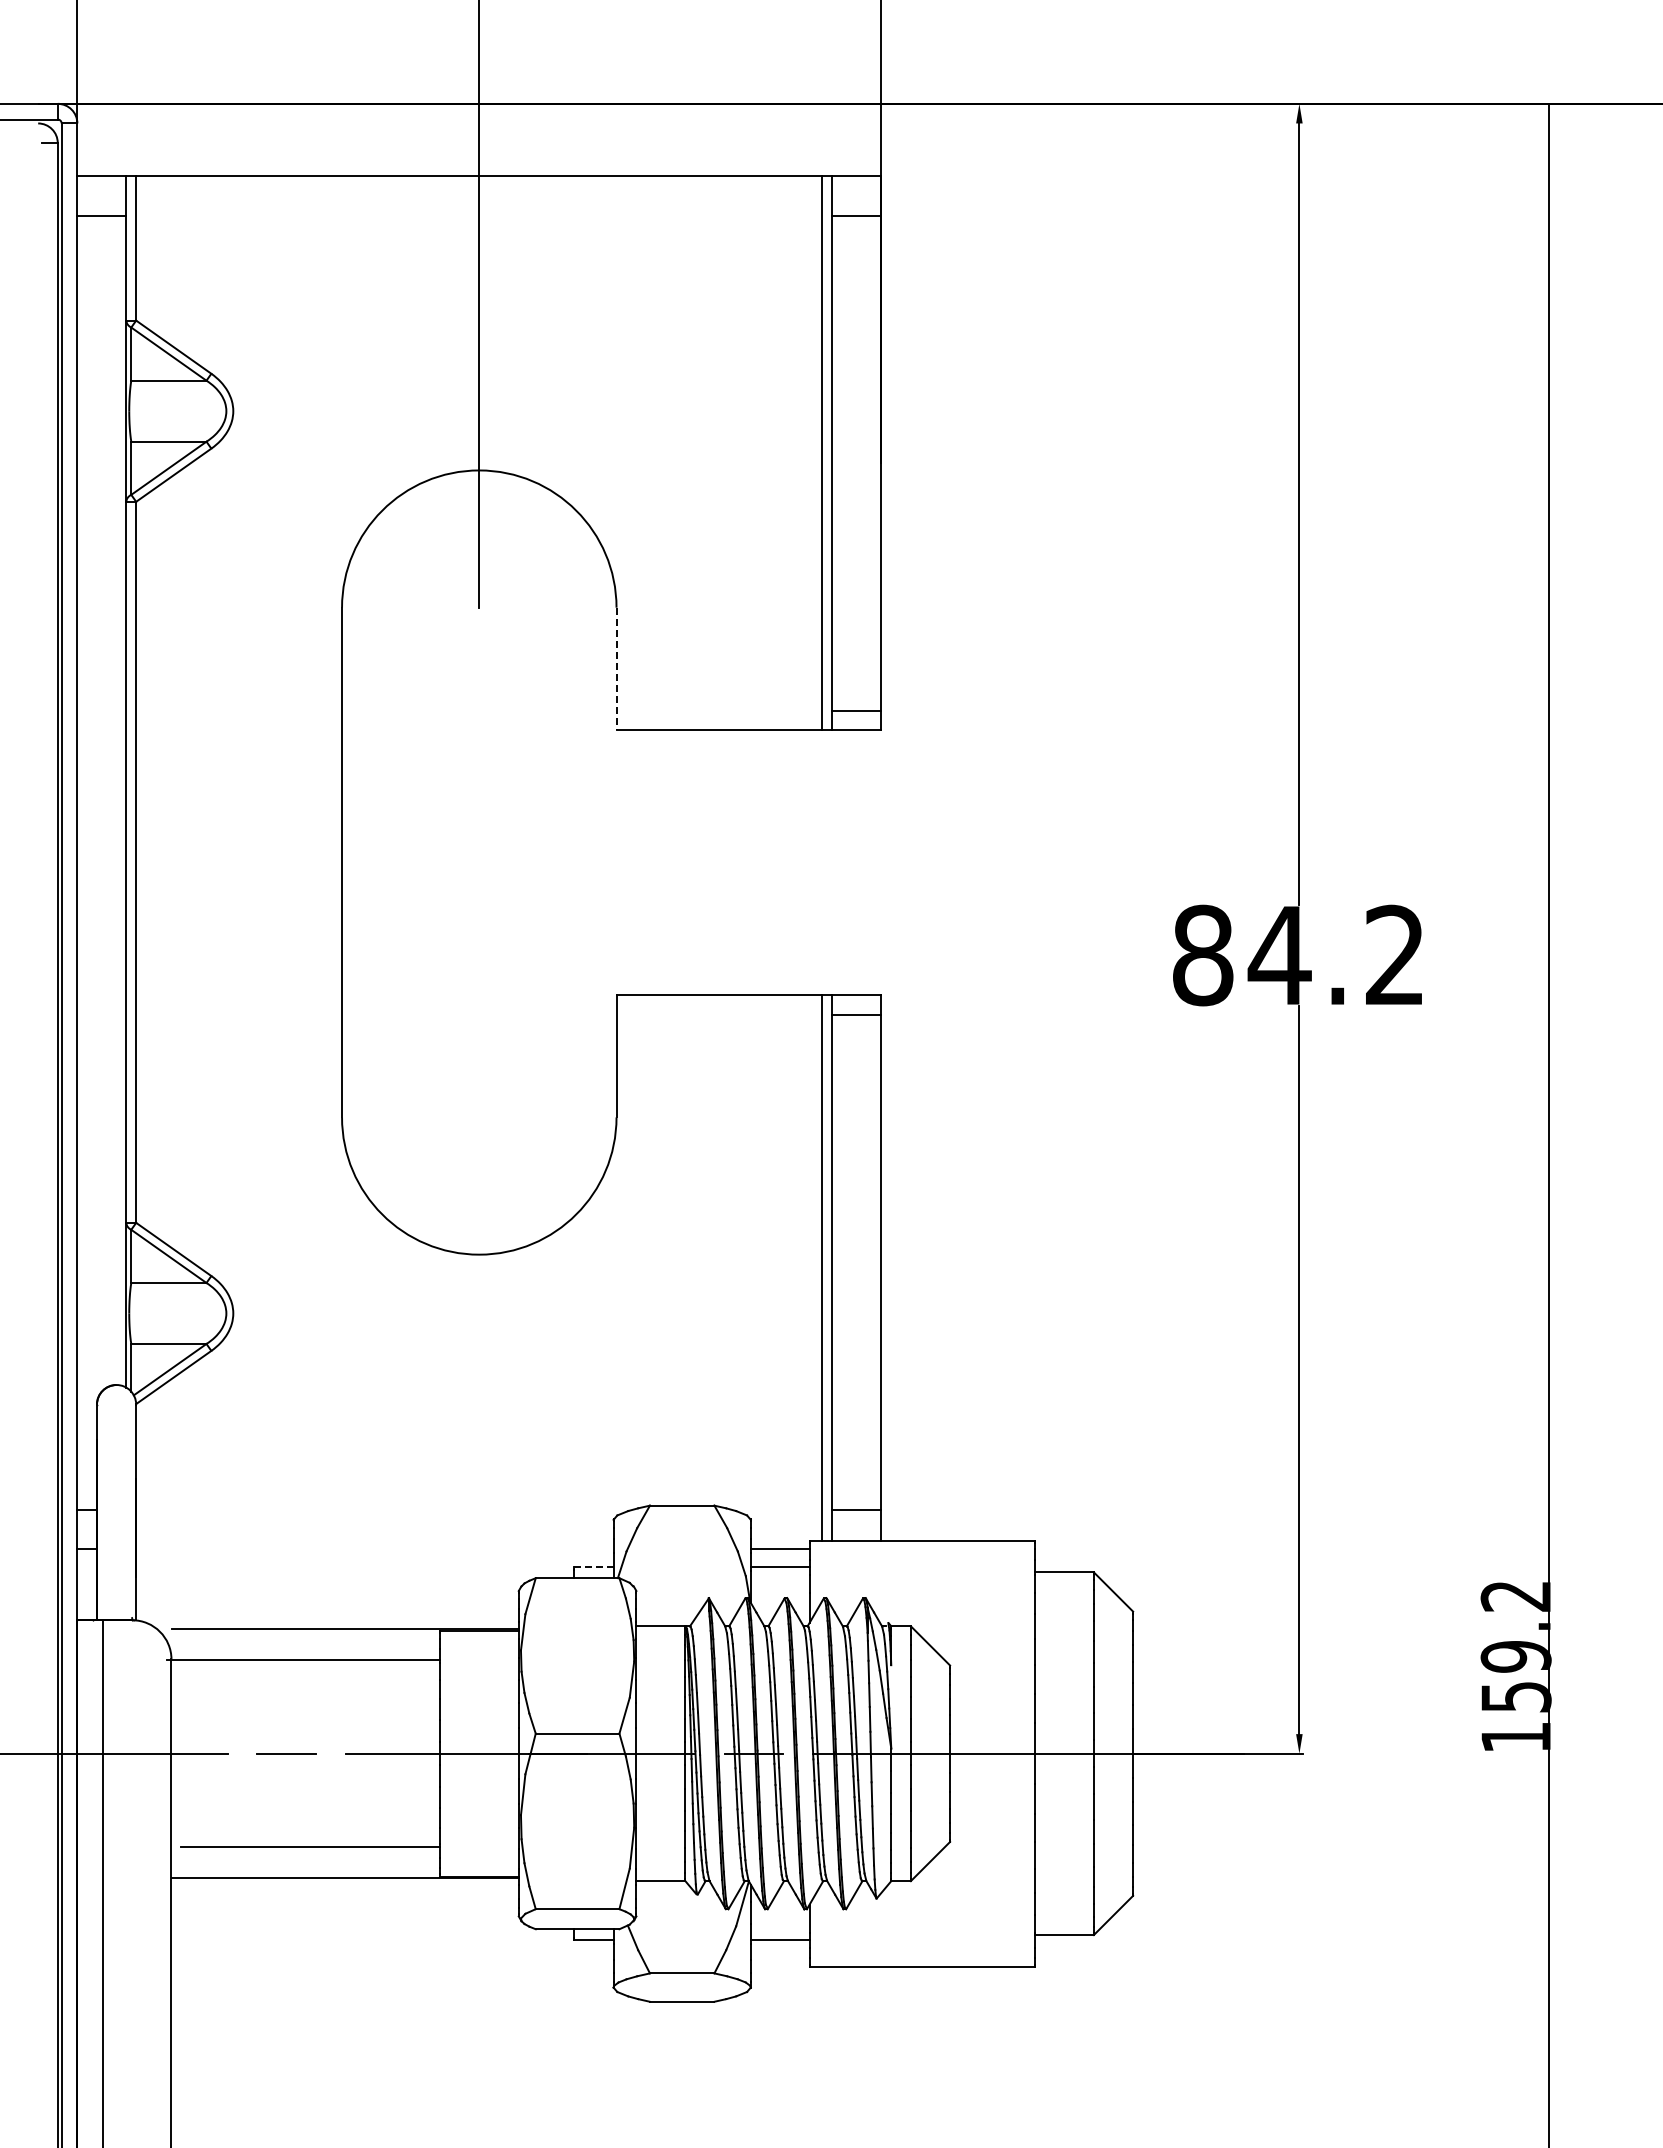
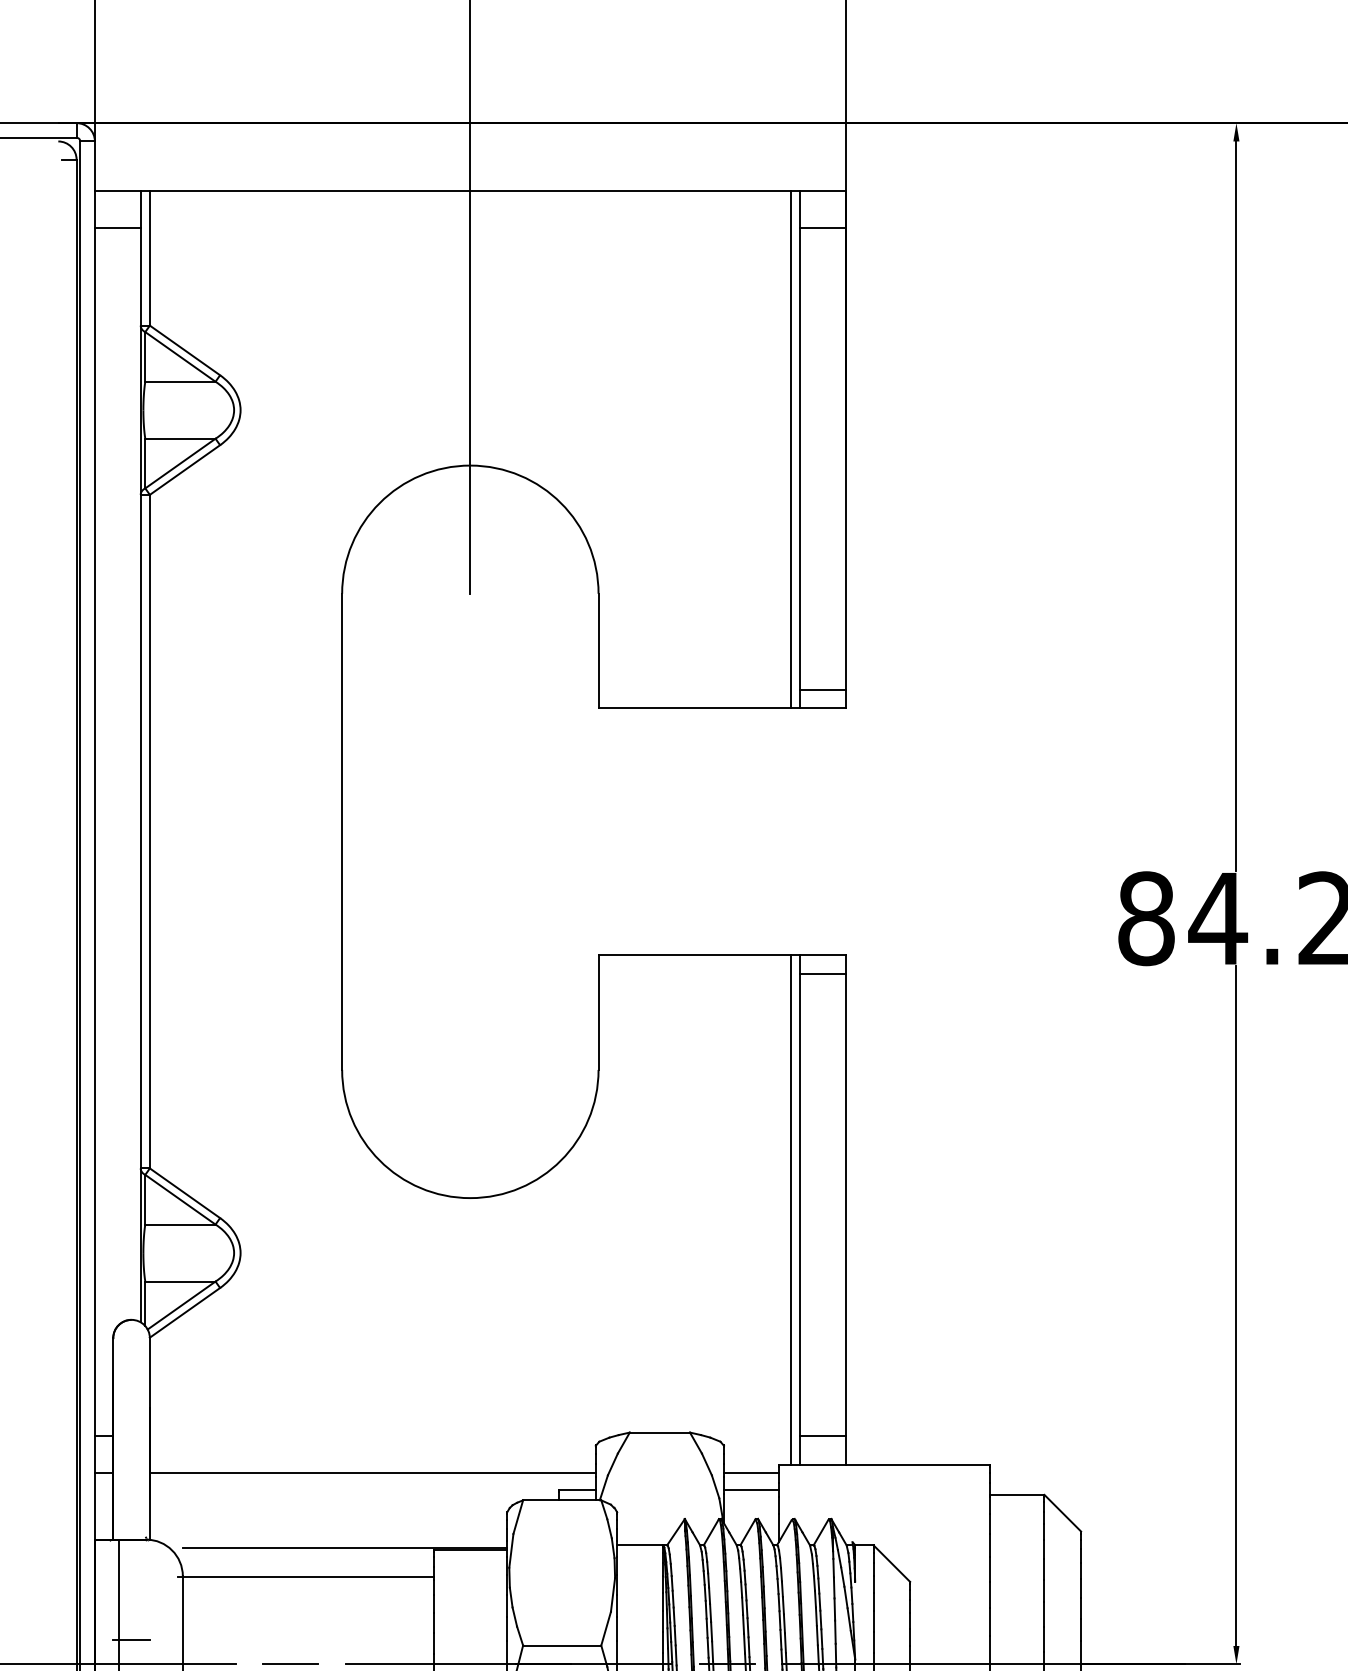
line: (616, 669) -> (598, 651), dashed -> solid
line: (374, 1548) -> (372, 1472), added
line: (593, 1567) -> (577, 1490), dashed -> solid
line: (116, 1728) -> (131, 1640), added

